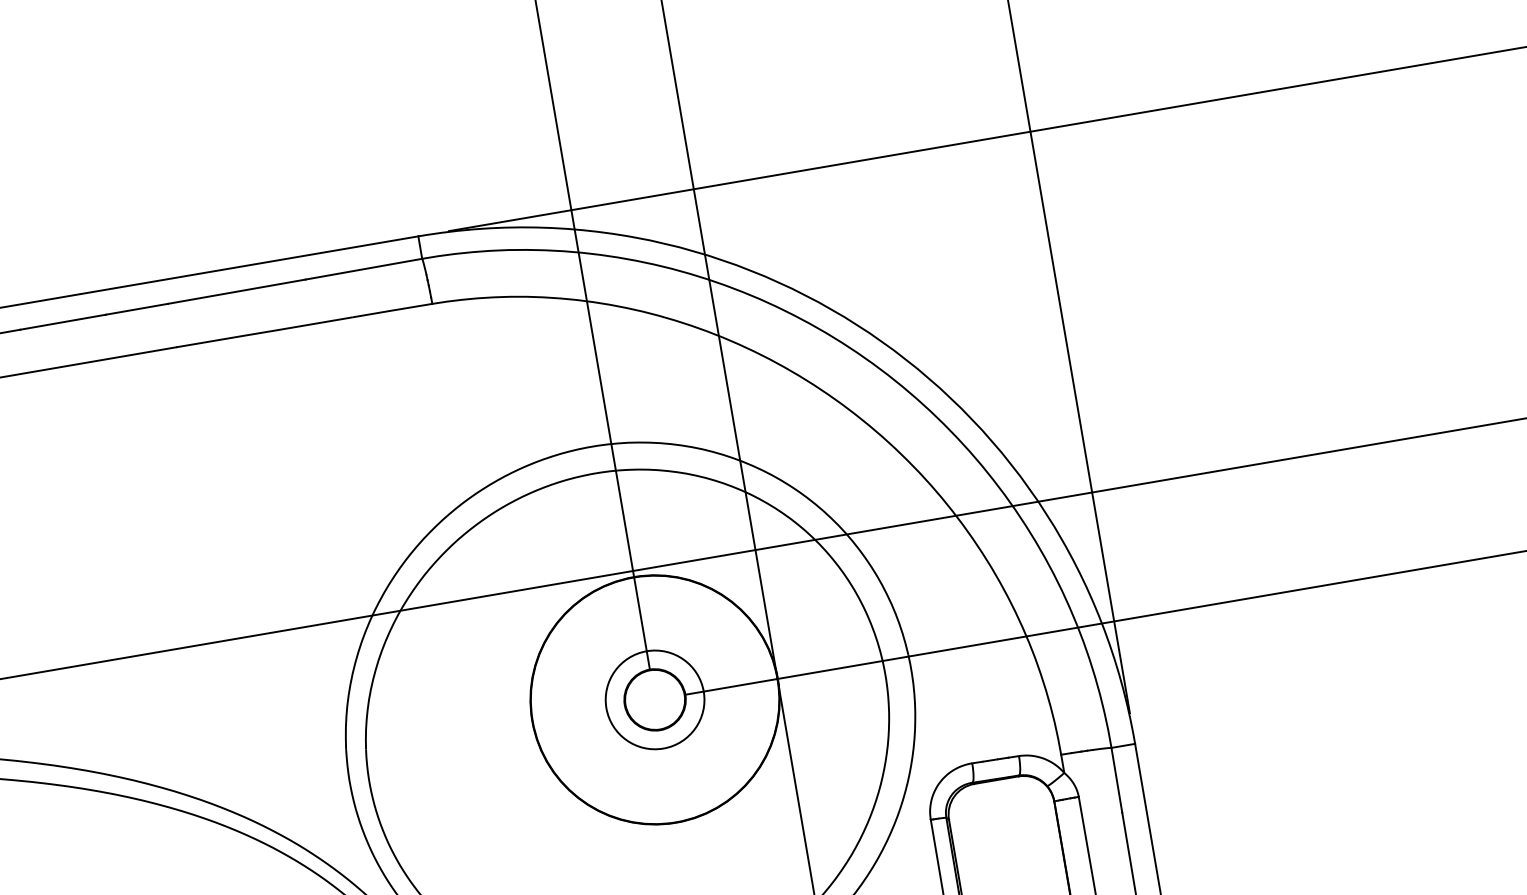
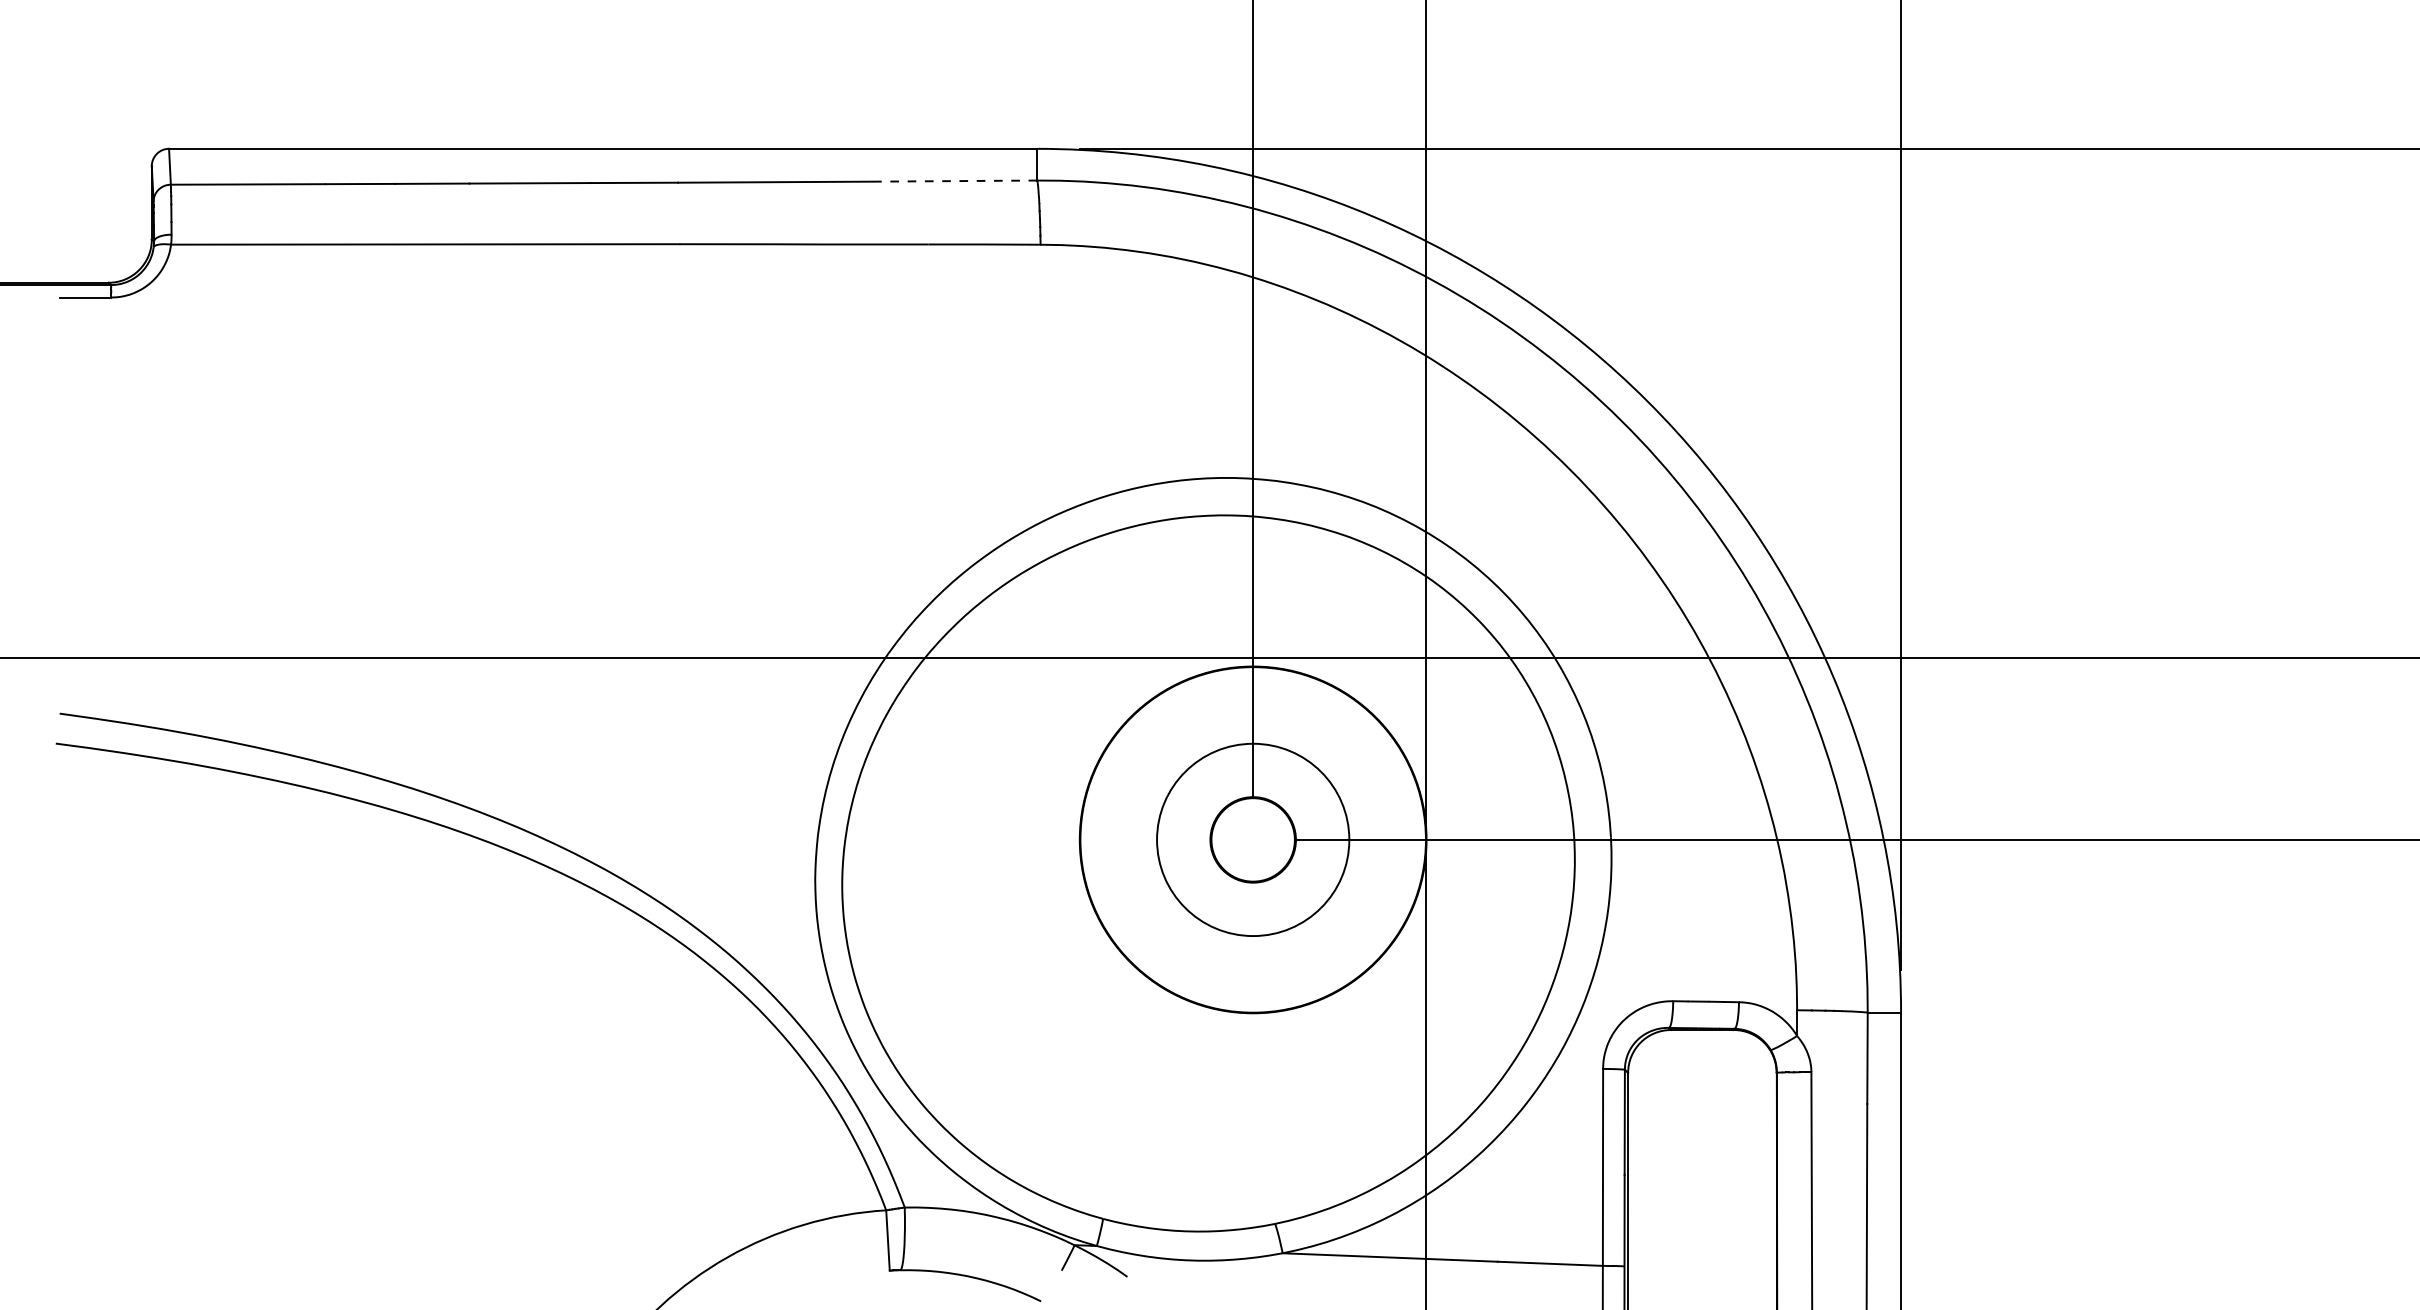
line: (363, 269) -> (954, 181), solid -> dashed
circle: (654, 699) -> (1252, 839), size x1.4

